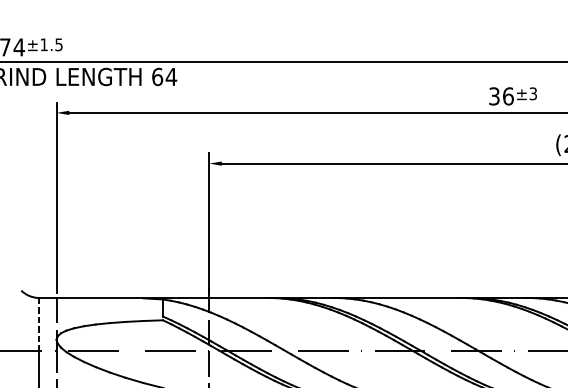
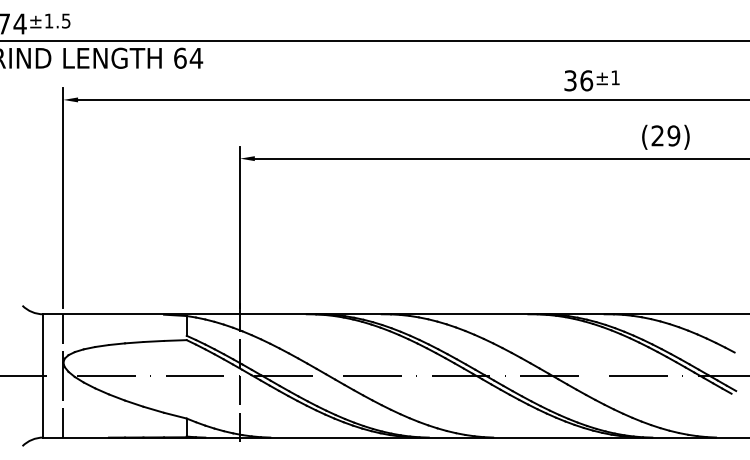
text: (533, 93) -> (615, 77), ±3 -> ±1
line: (39, 324) -> (43, 345), dashed -> solid

